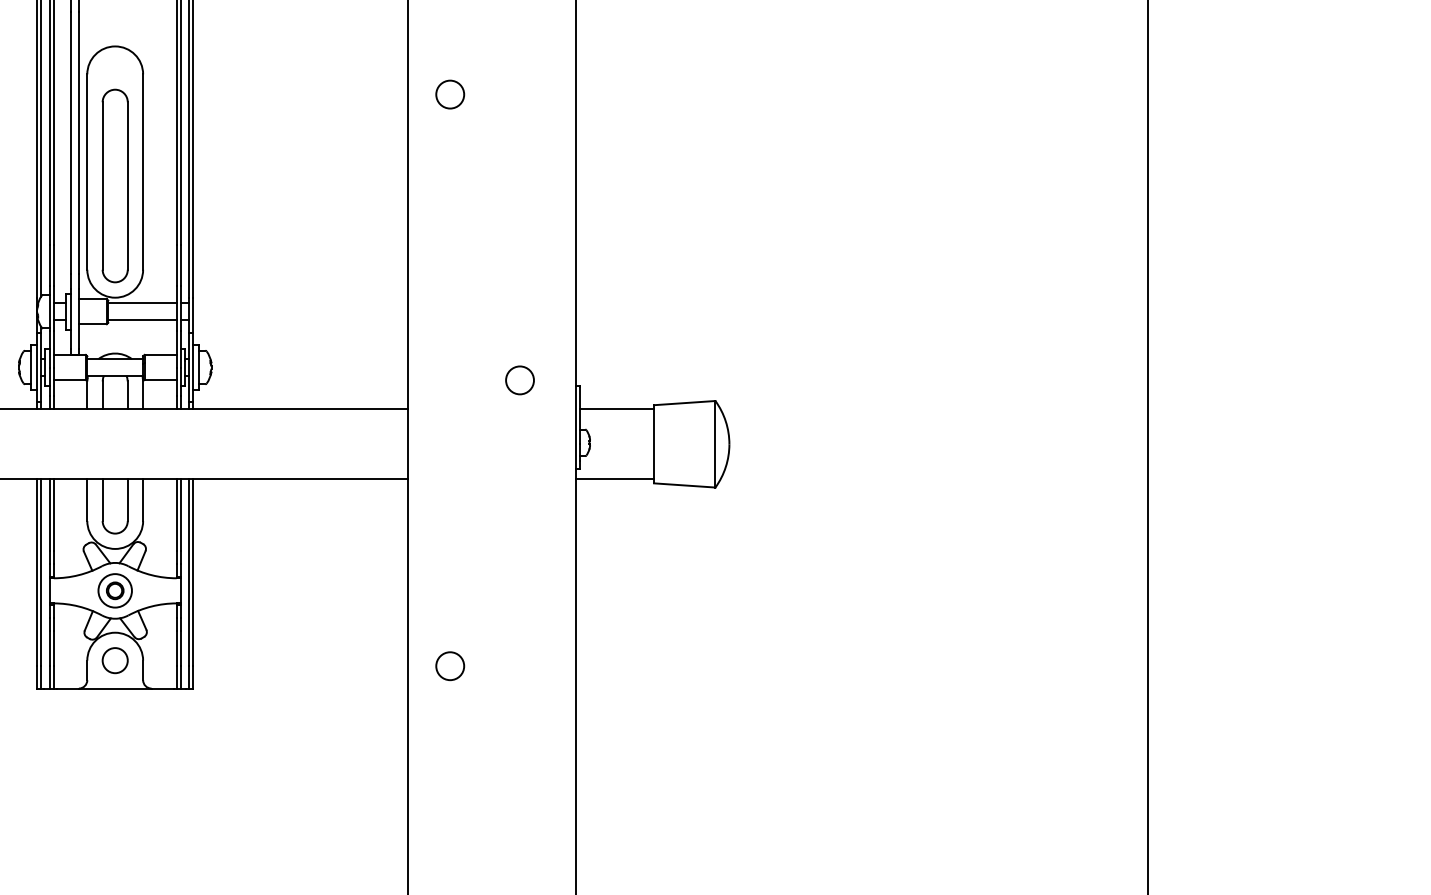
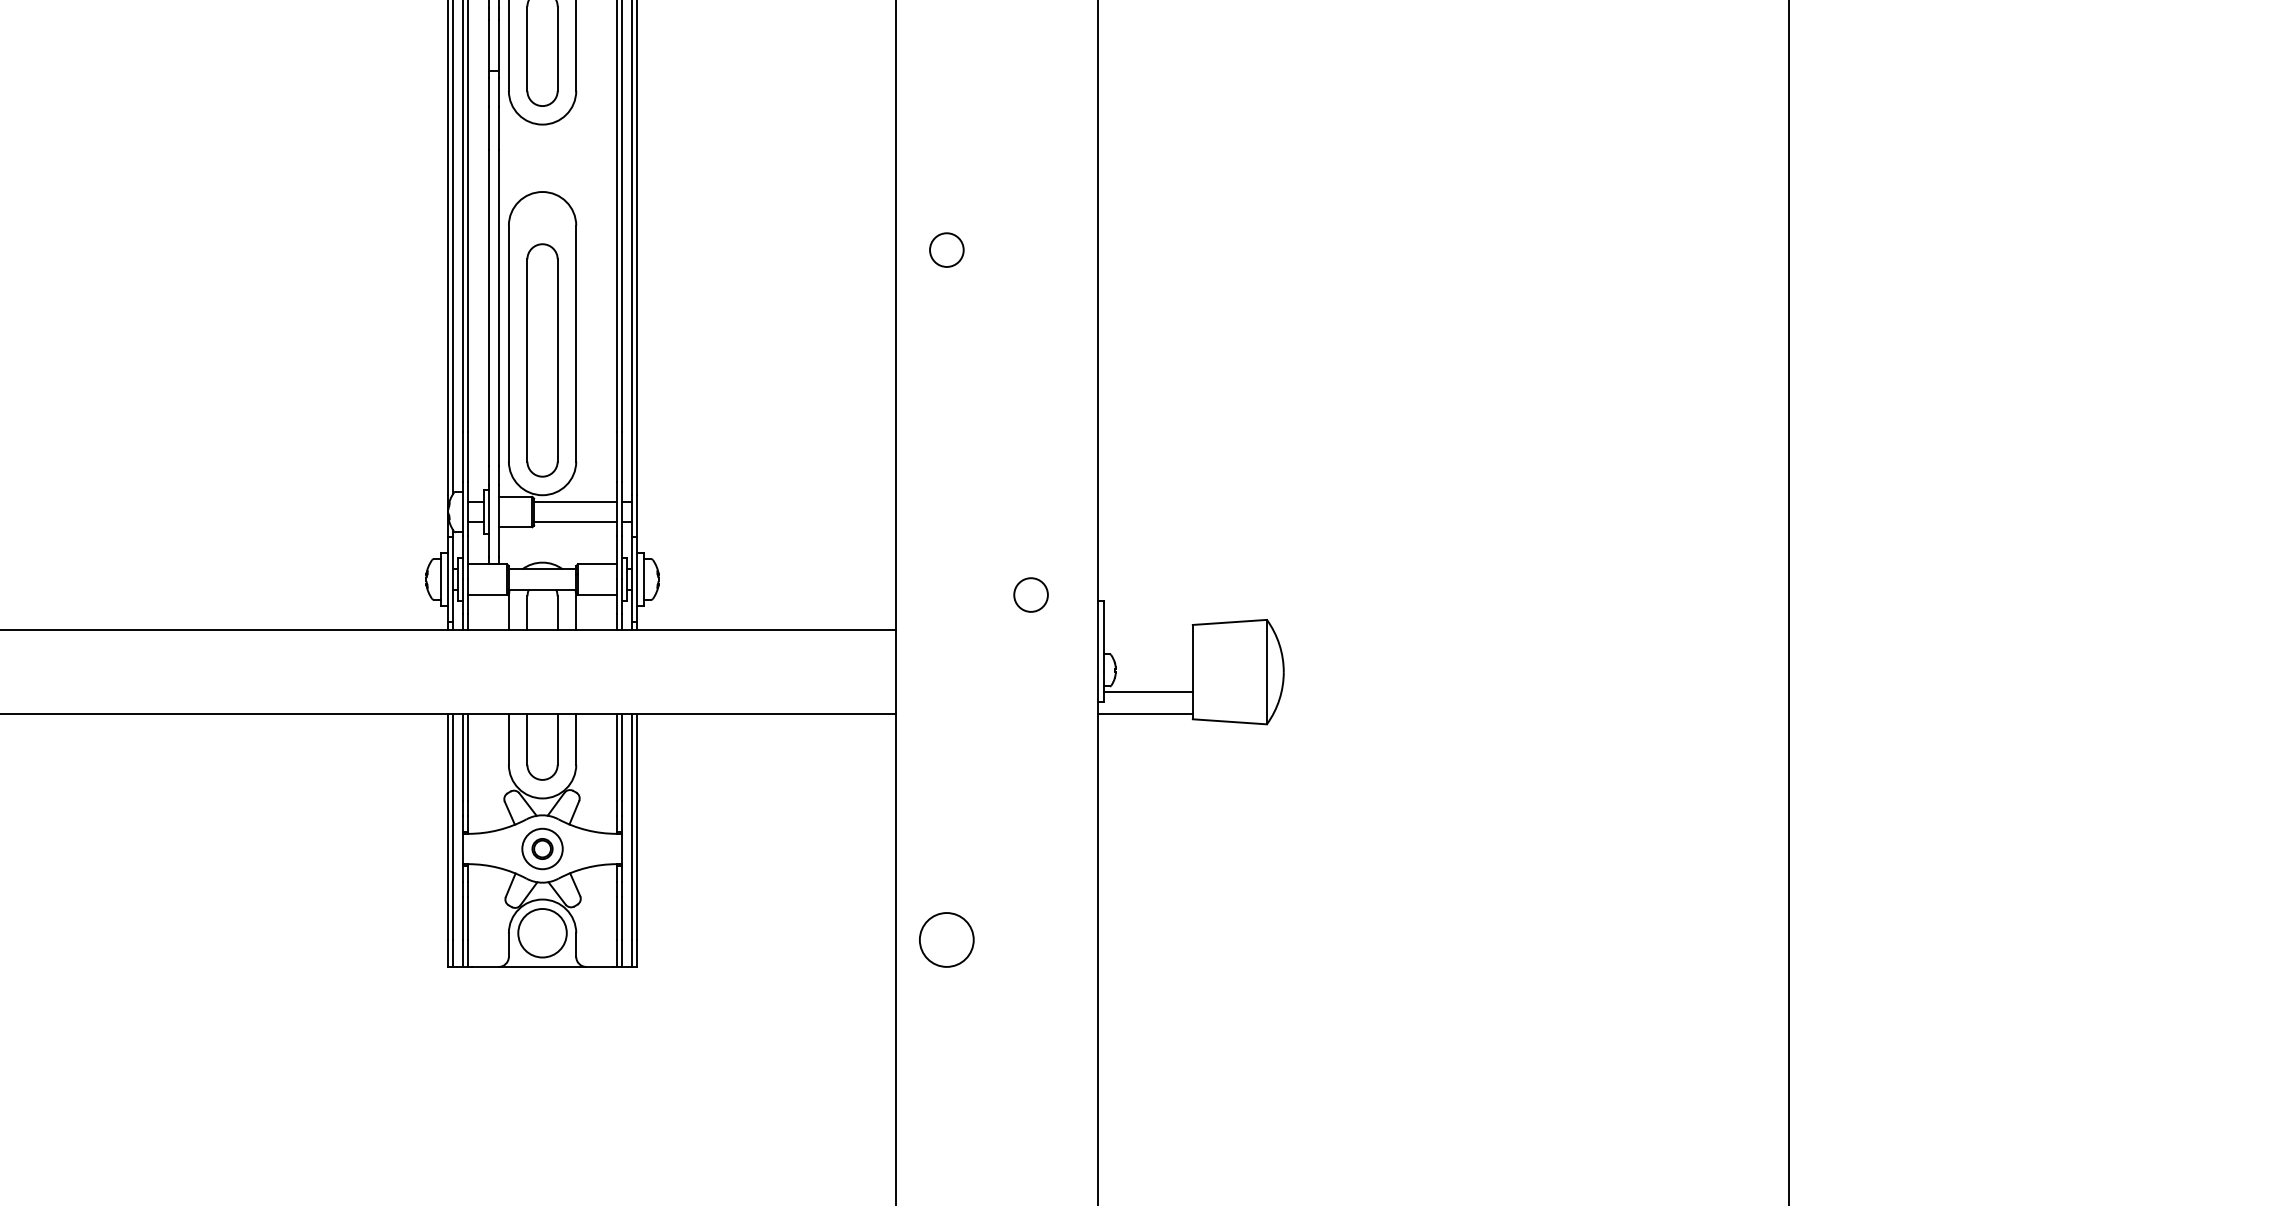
line: (616, 409) -> (1147, 692), moved
circle: (115, 660) -> (542, 933), size x1.6
circle: (449, 665) -> (946, 939), size x1.6

